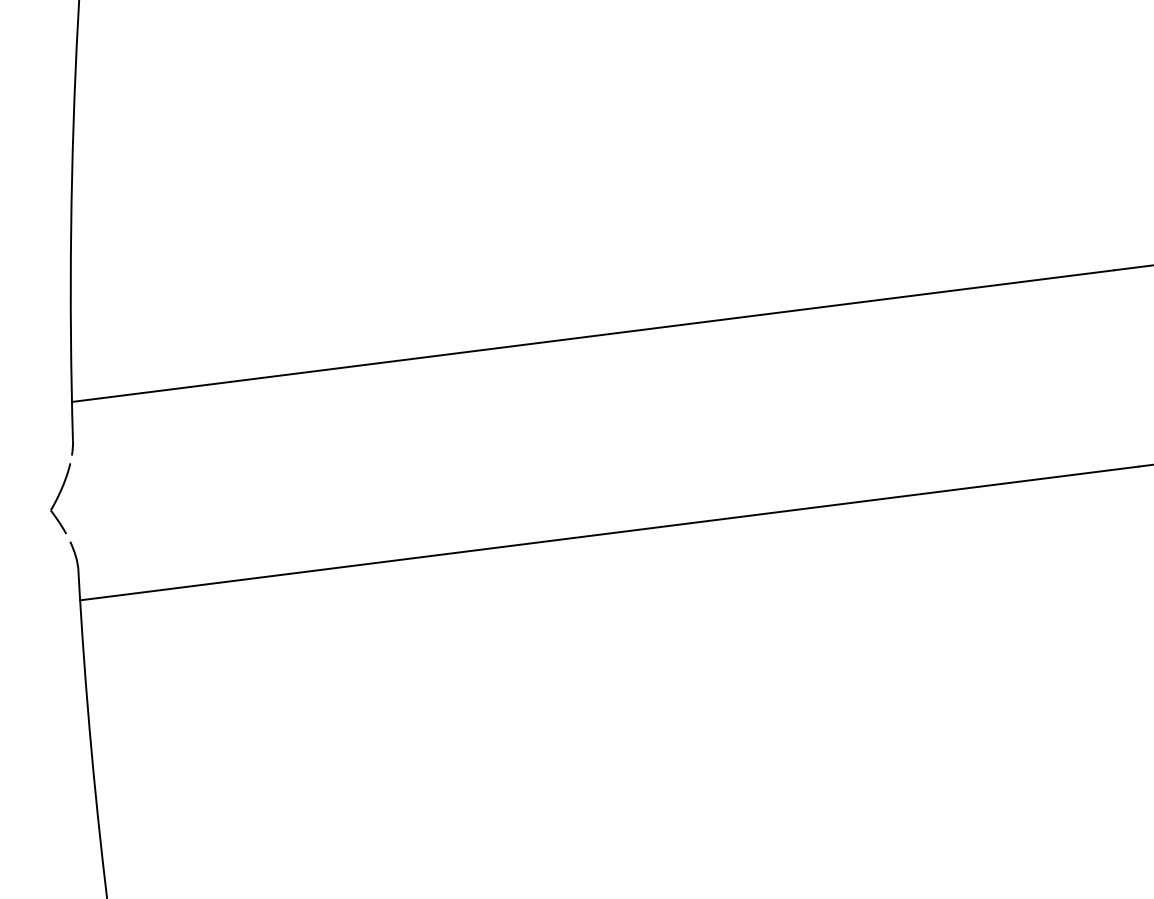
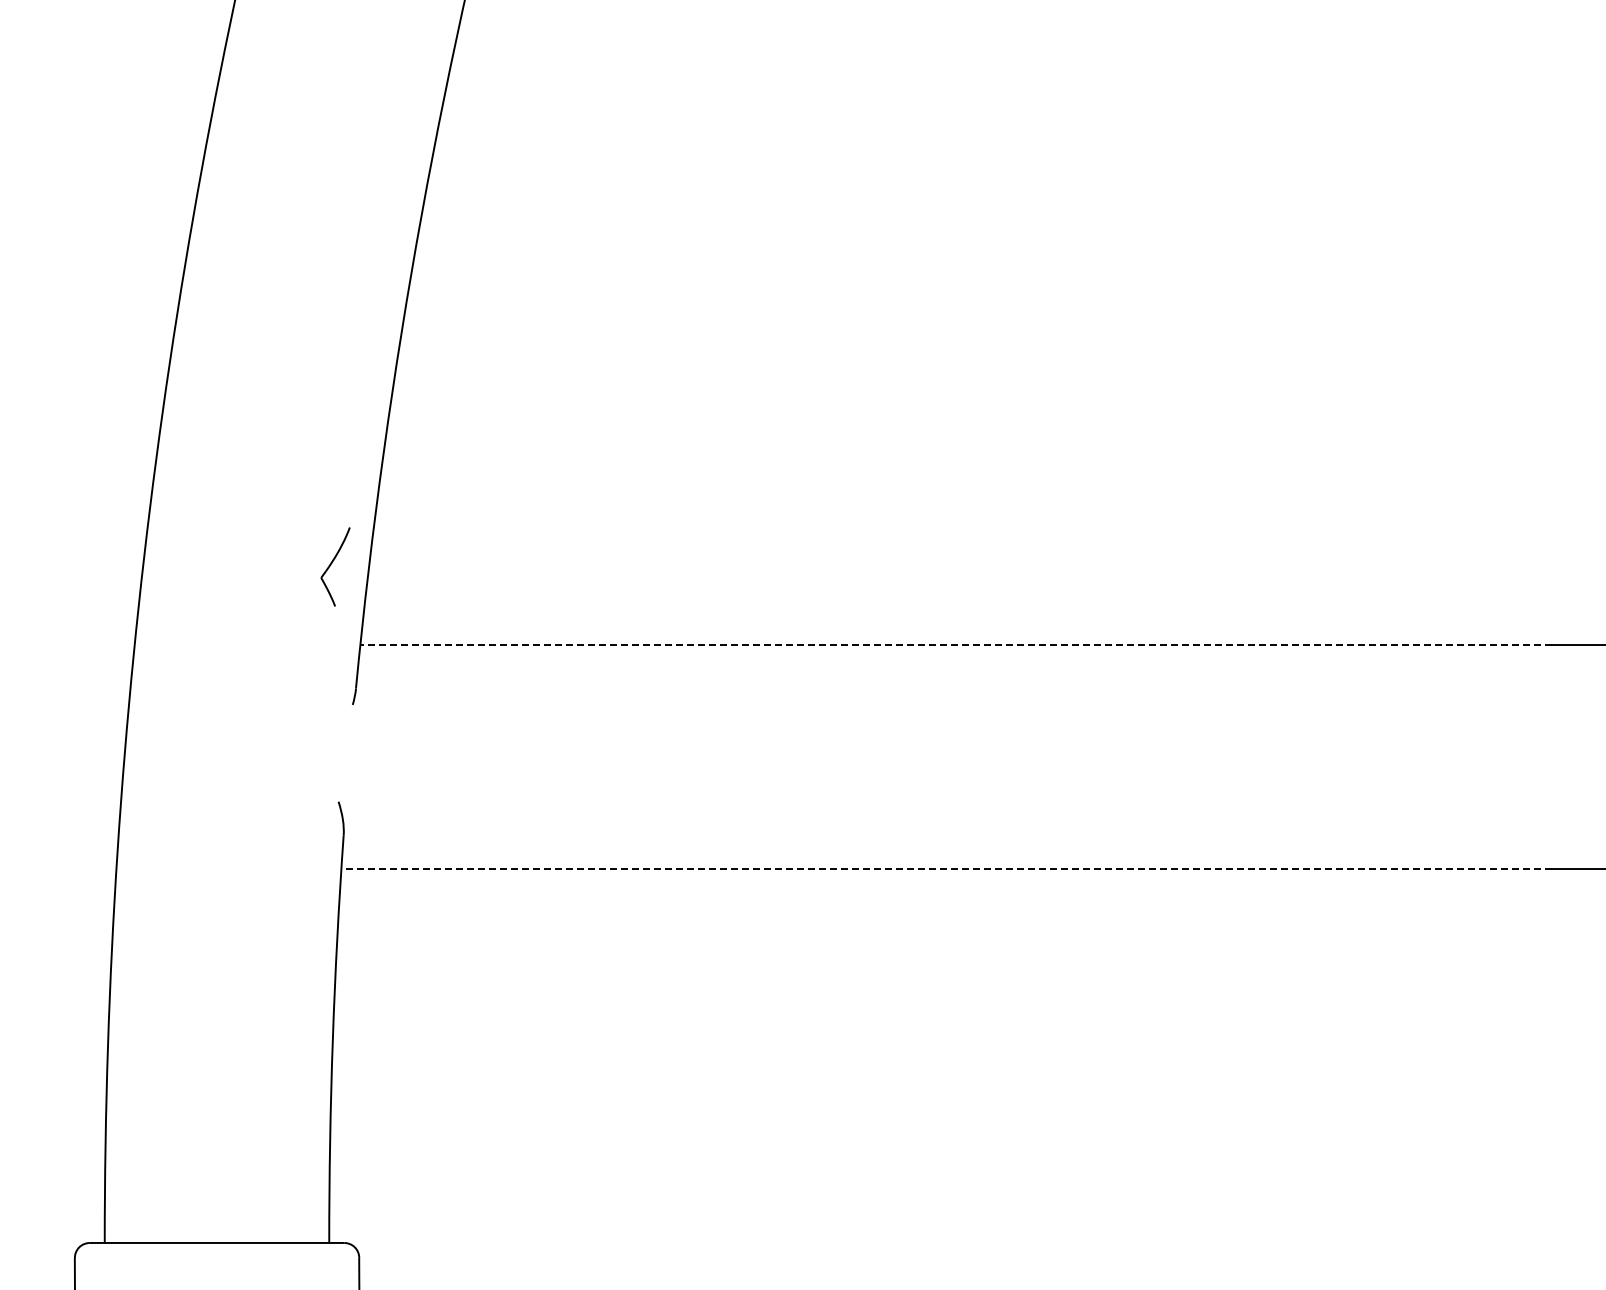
line: (593, 336) -> (956, 644), solid -> dashed
part: (62, 499) -> (335, 566), moved
line: (609, 533) -> (946, 869), solid -> dashed

